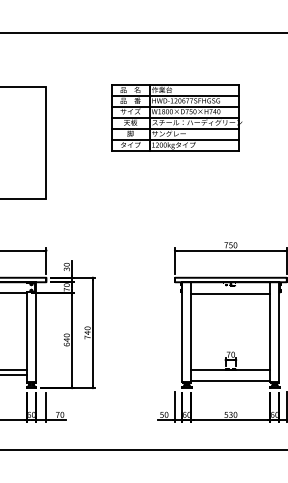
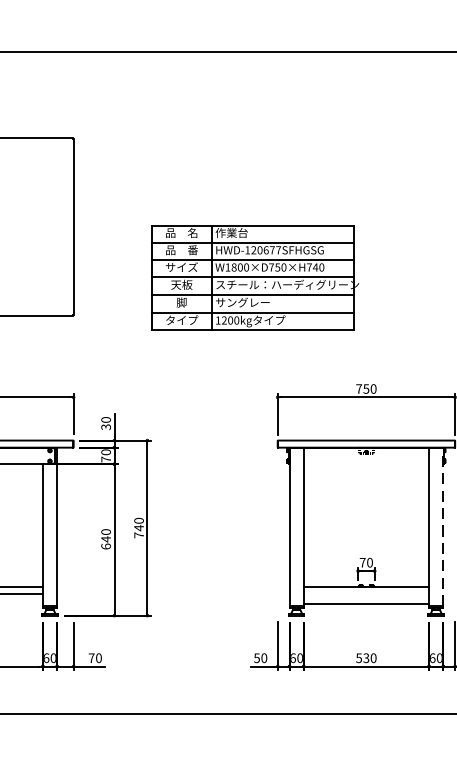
part: (176, 117) -> (254, 276), moved
line: (230, 294) -> (365, 467), removed
line: (279, 331) -> (443, 525), solid -> dashed

